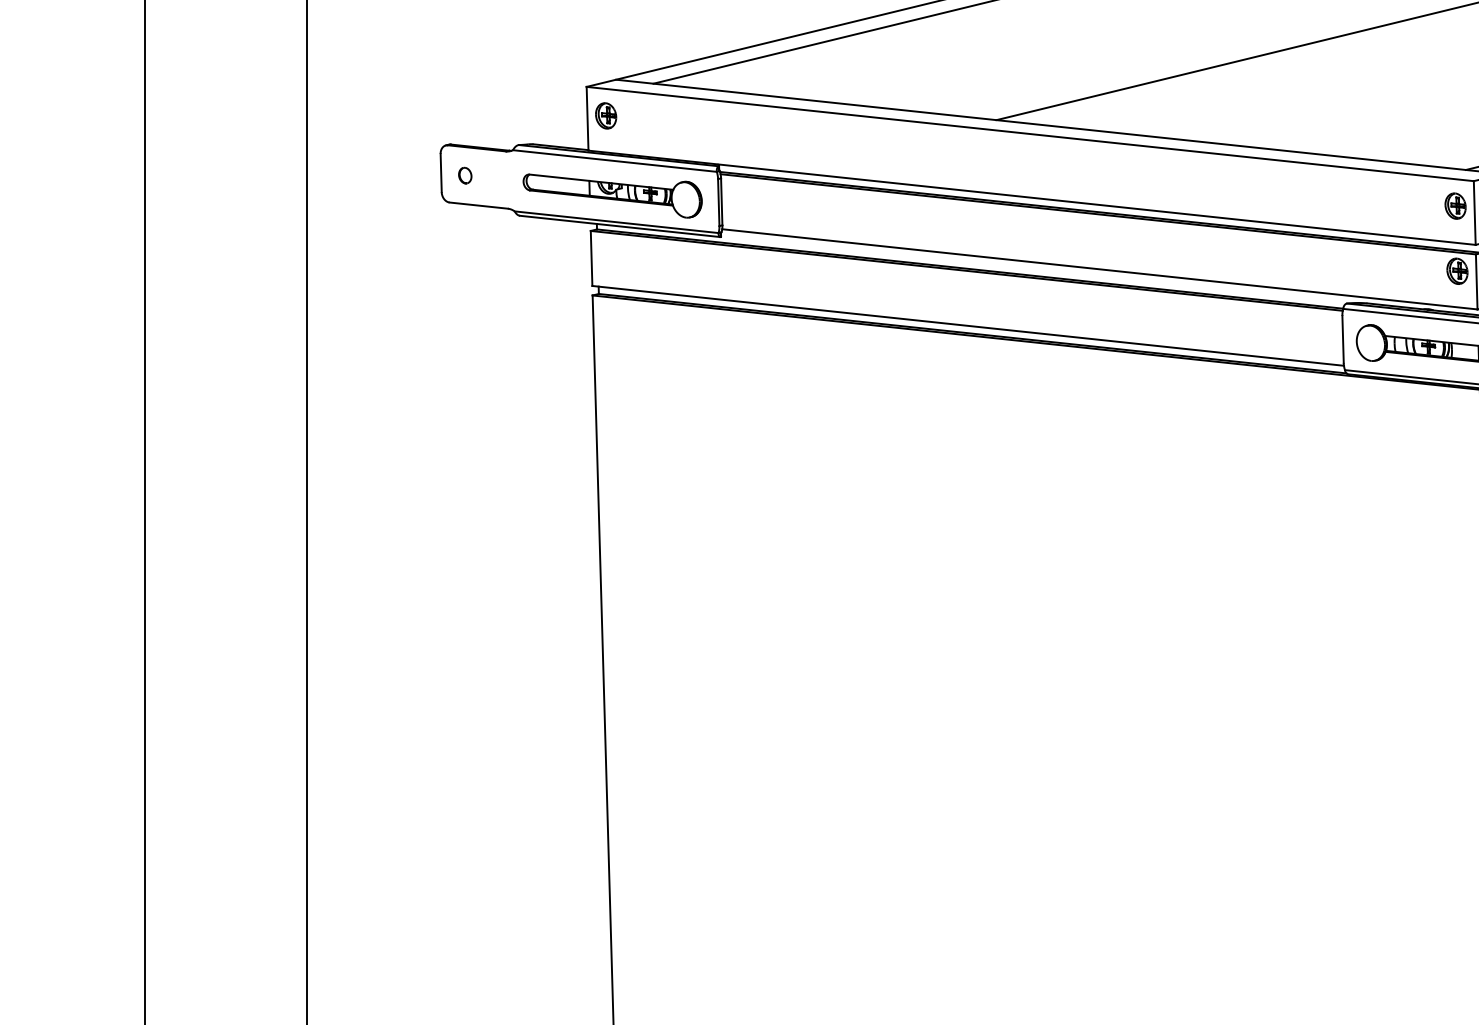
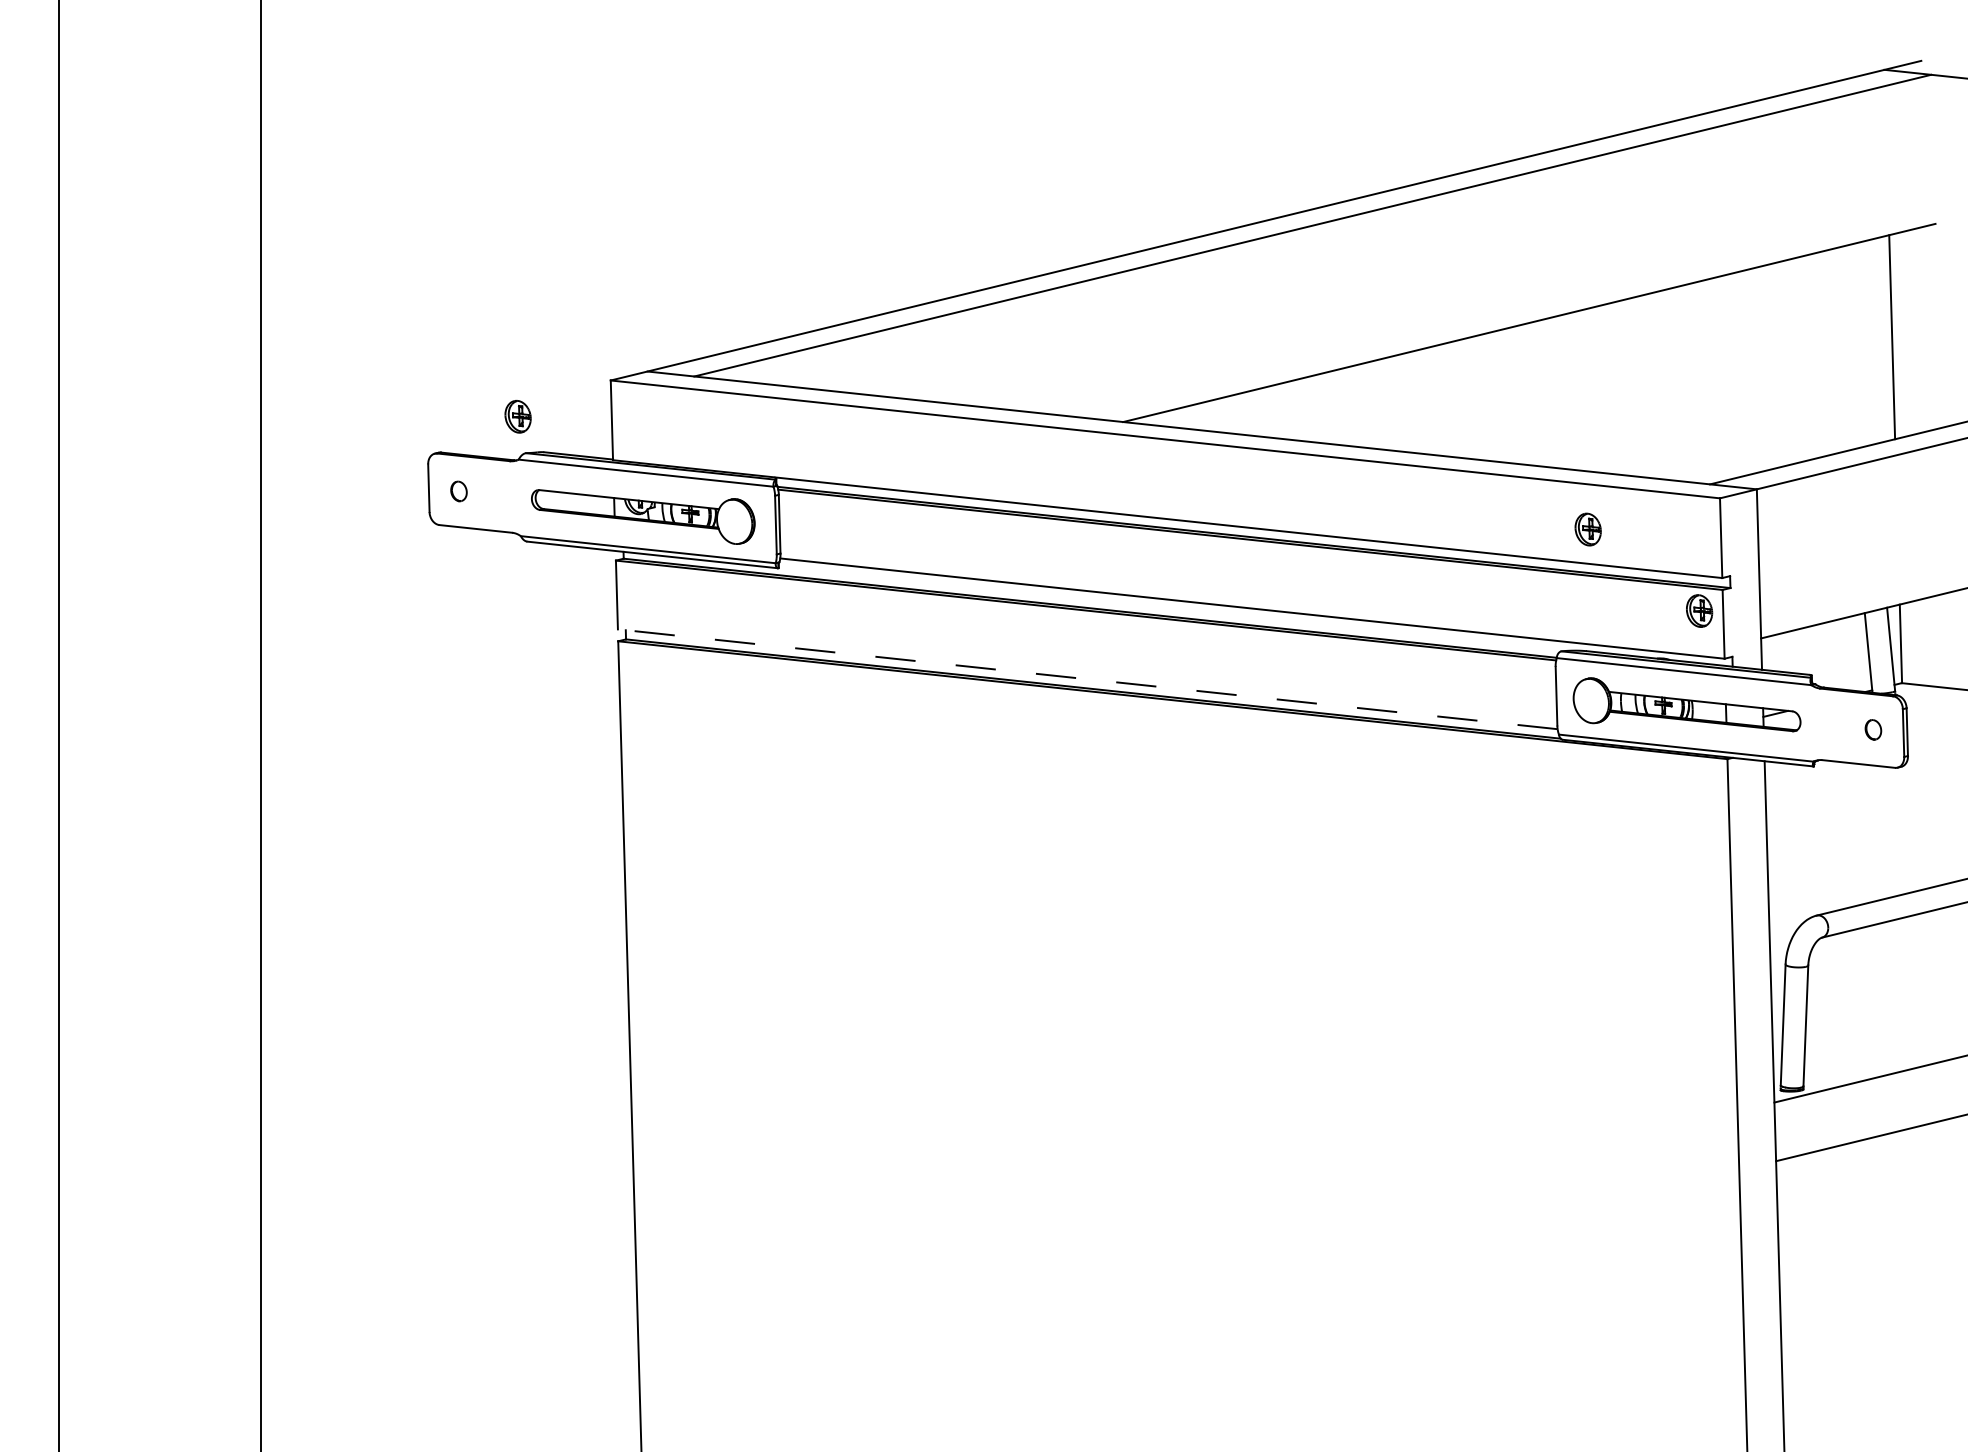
part: (605, 115) -> (517, 416), moved
part: (1455, 206) -> (1587, 529), moved
line: (967, 326) -> (1087, 679), solid -> dashed

